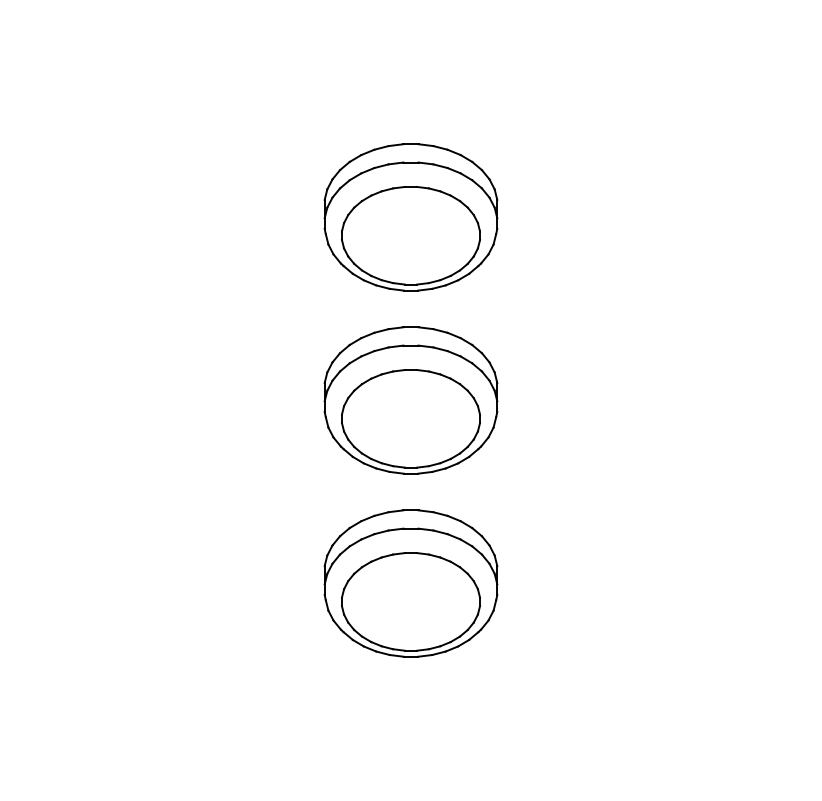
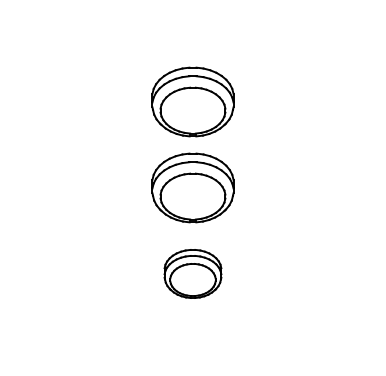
part: (409, 582) -> (192, 273), size x0.7

